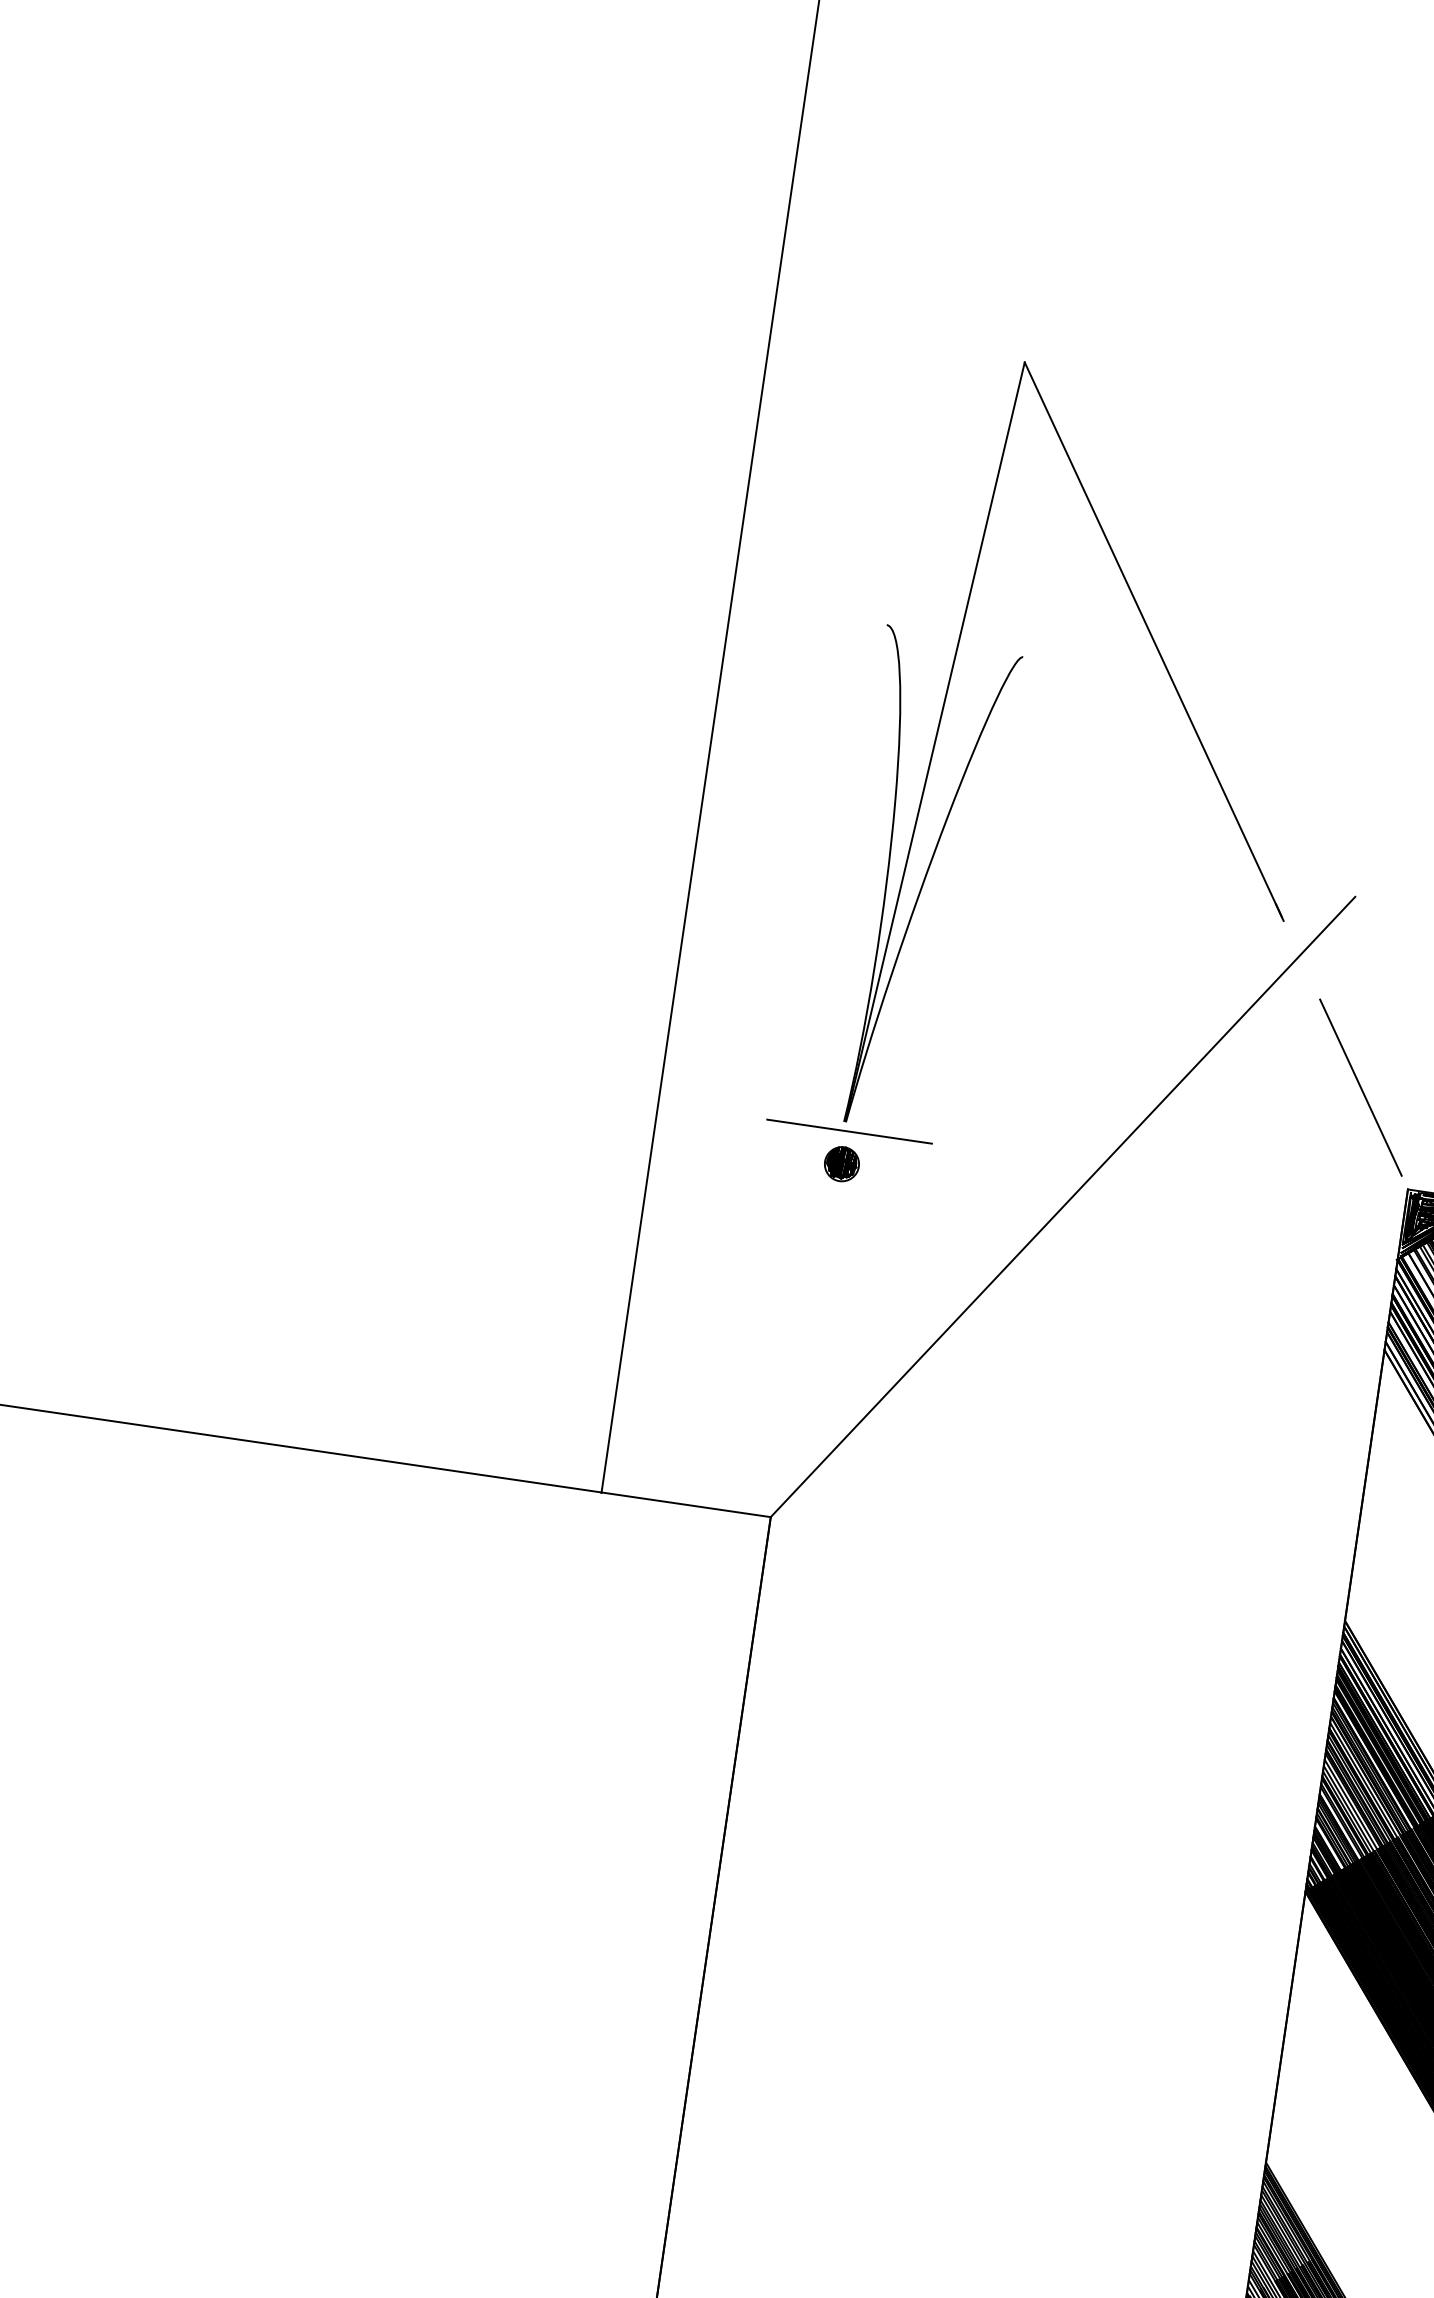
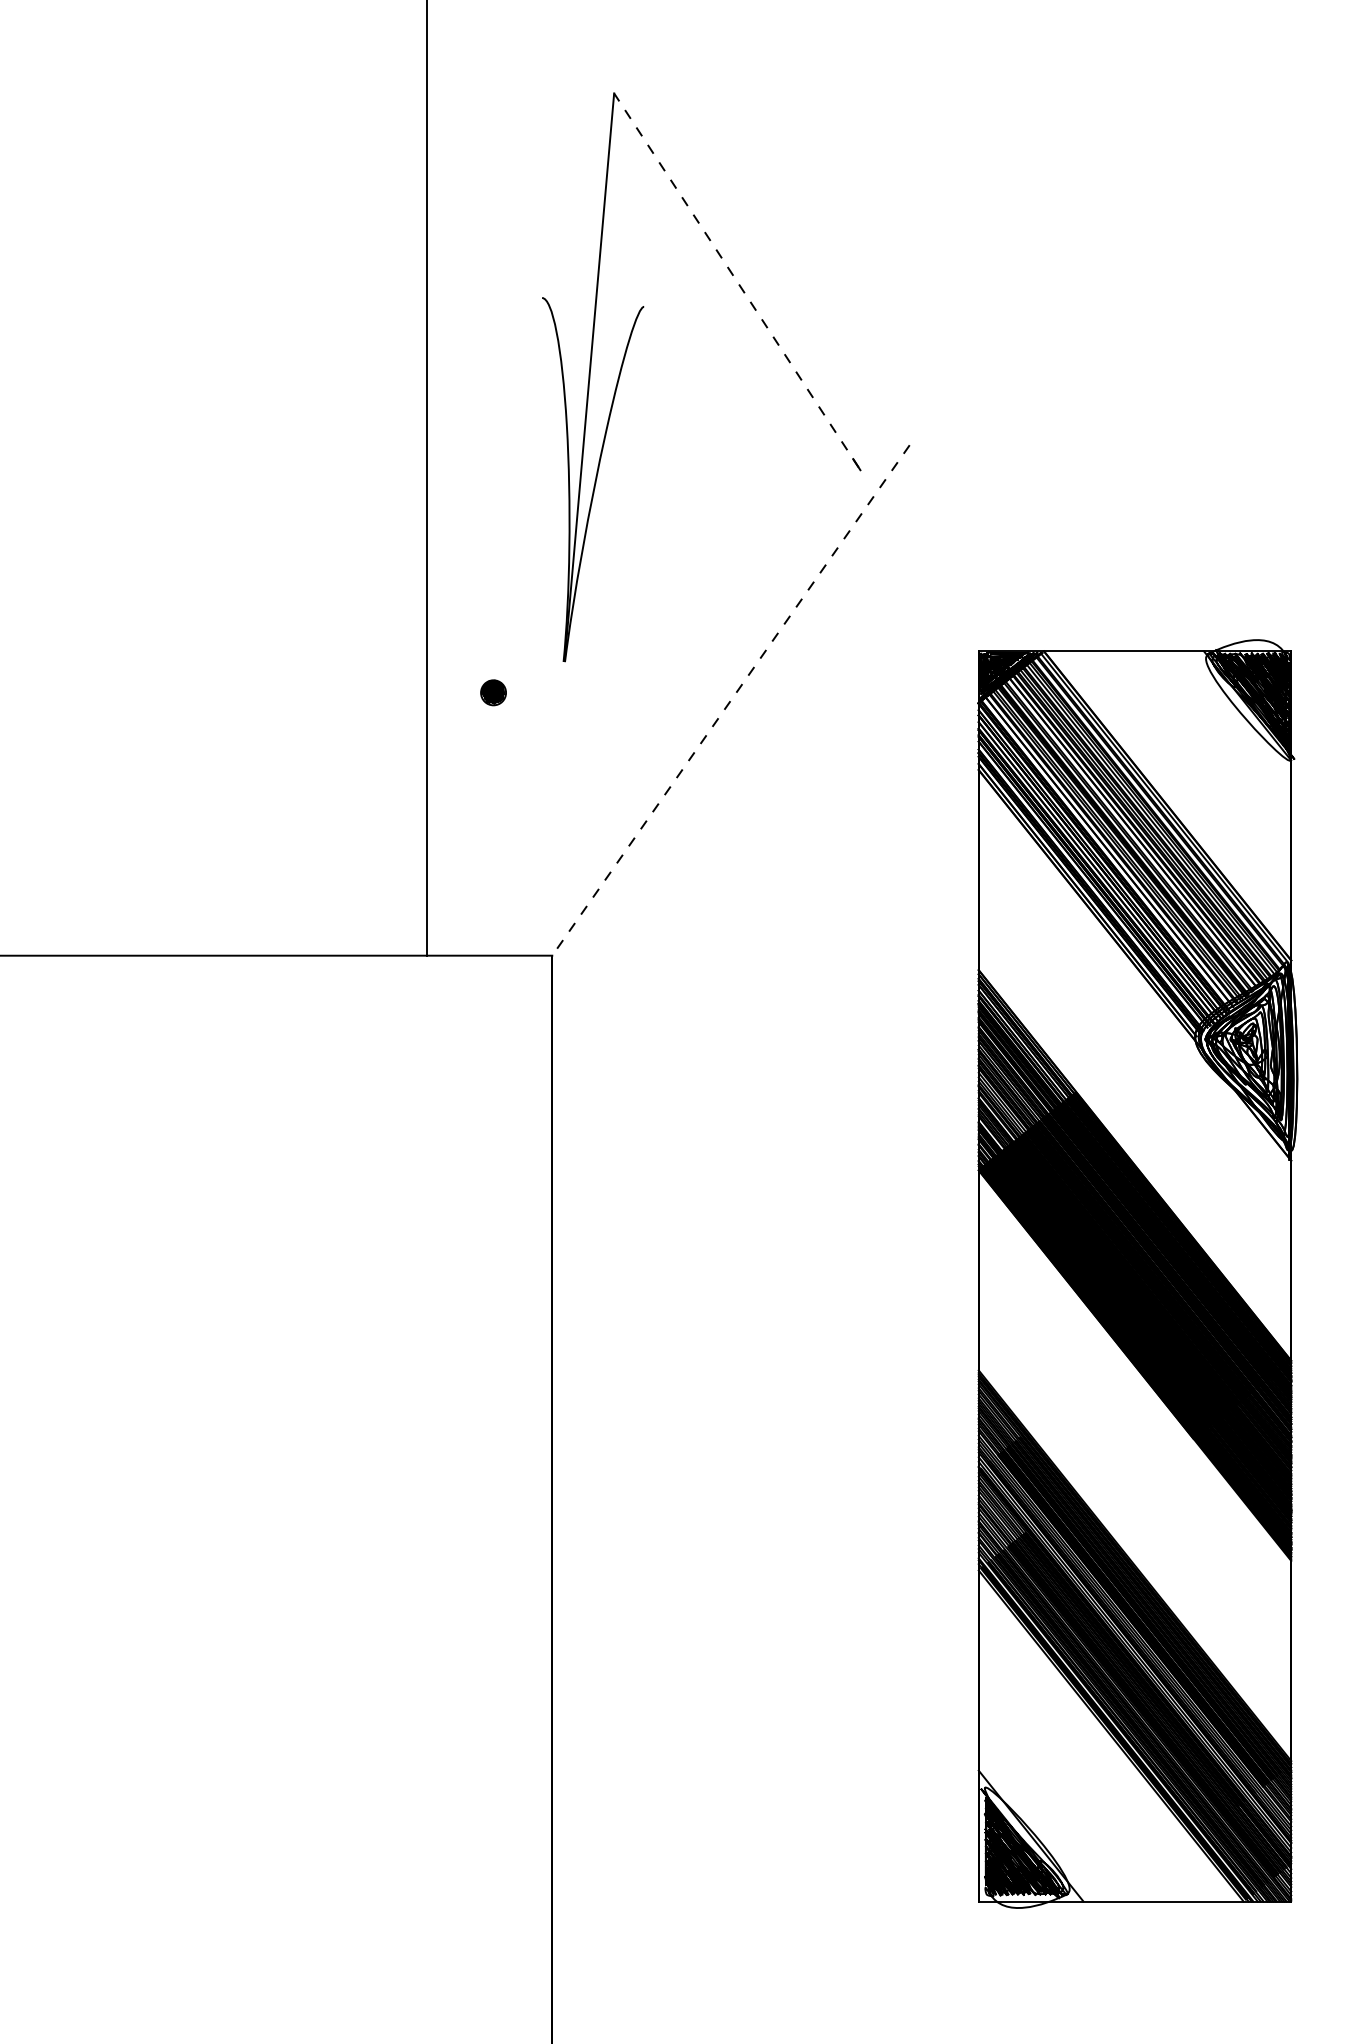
line: (1153, 639) -> (736, 280), solid -> dashed
line: (1360, 1087) -> (933, 582), removed
line: (849, 1131) -> (568, 668), removed
part: (841, 1163) -> (493, 692), moved
line: (1062, 1206) -> (730, 700), solid -> dashed

